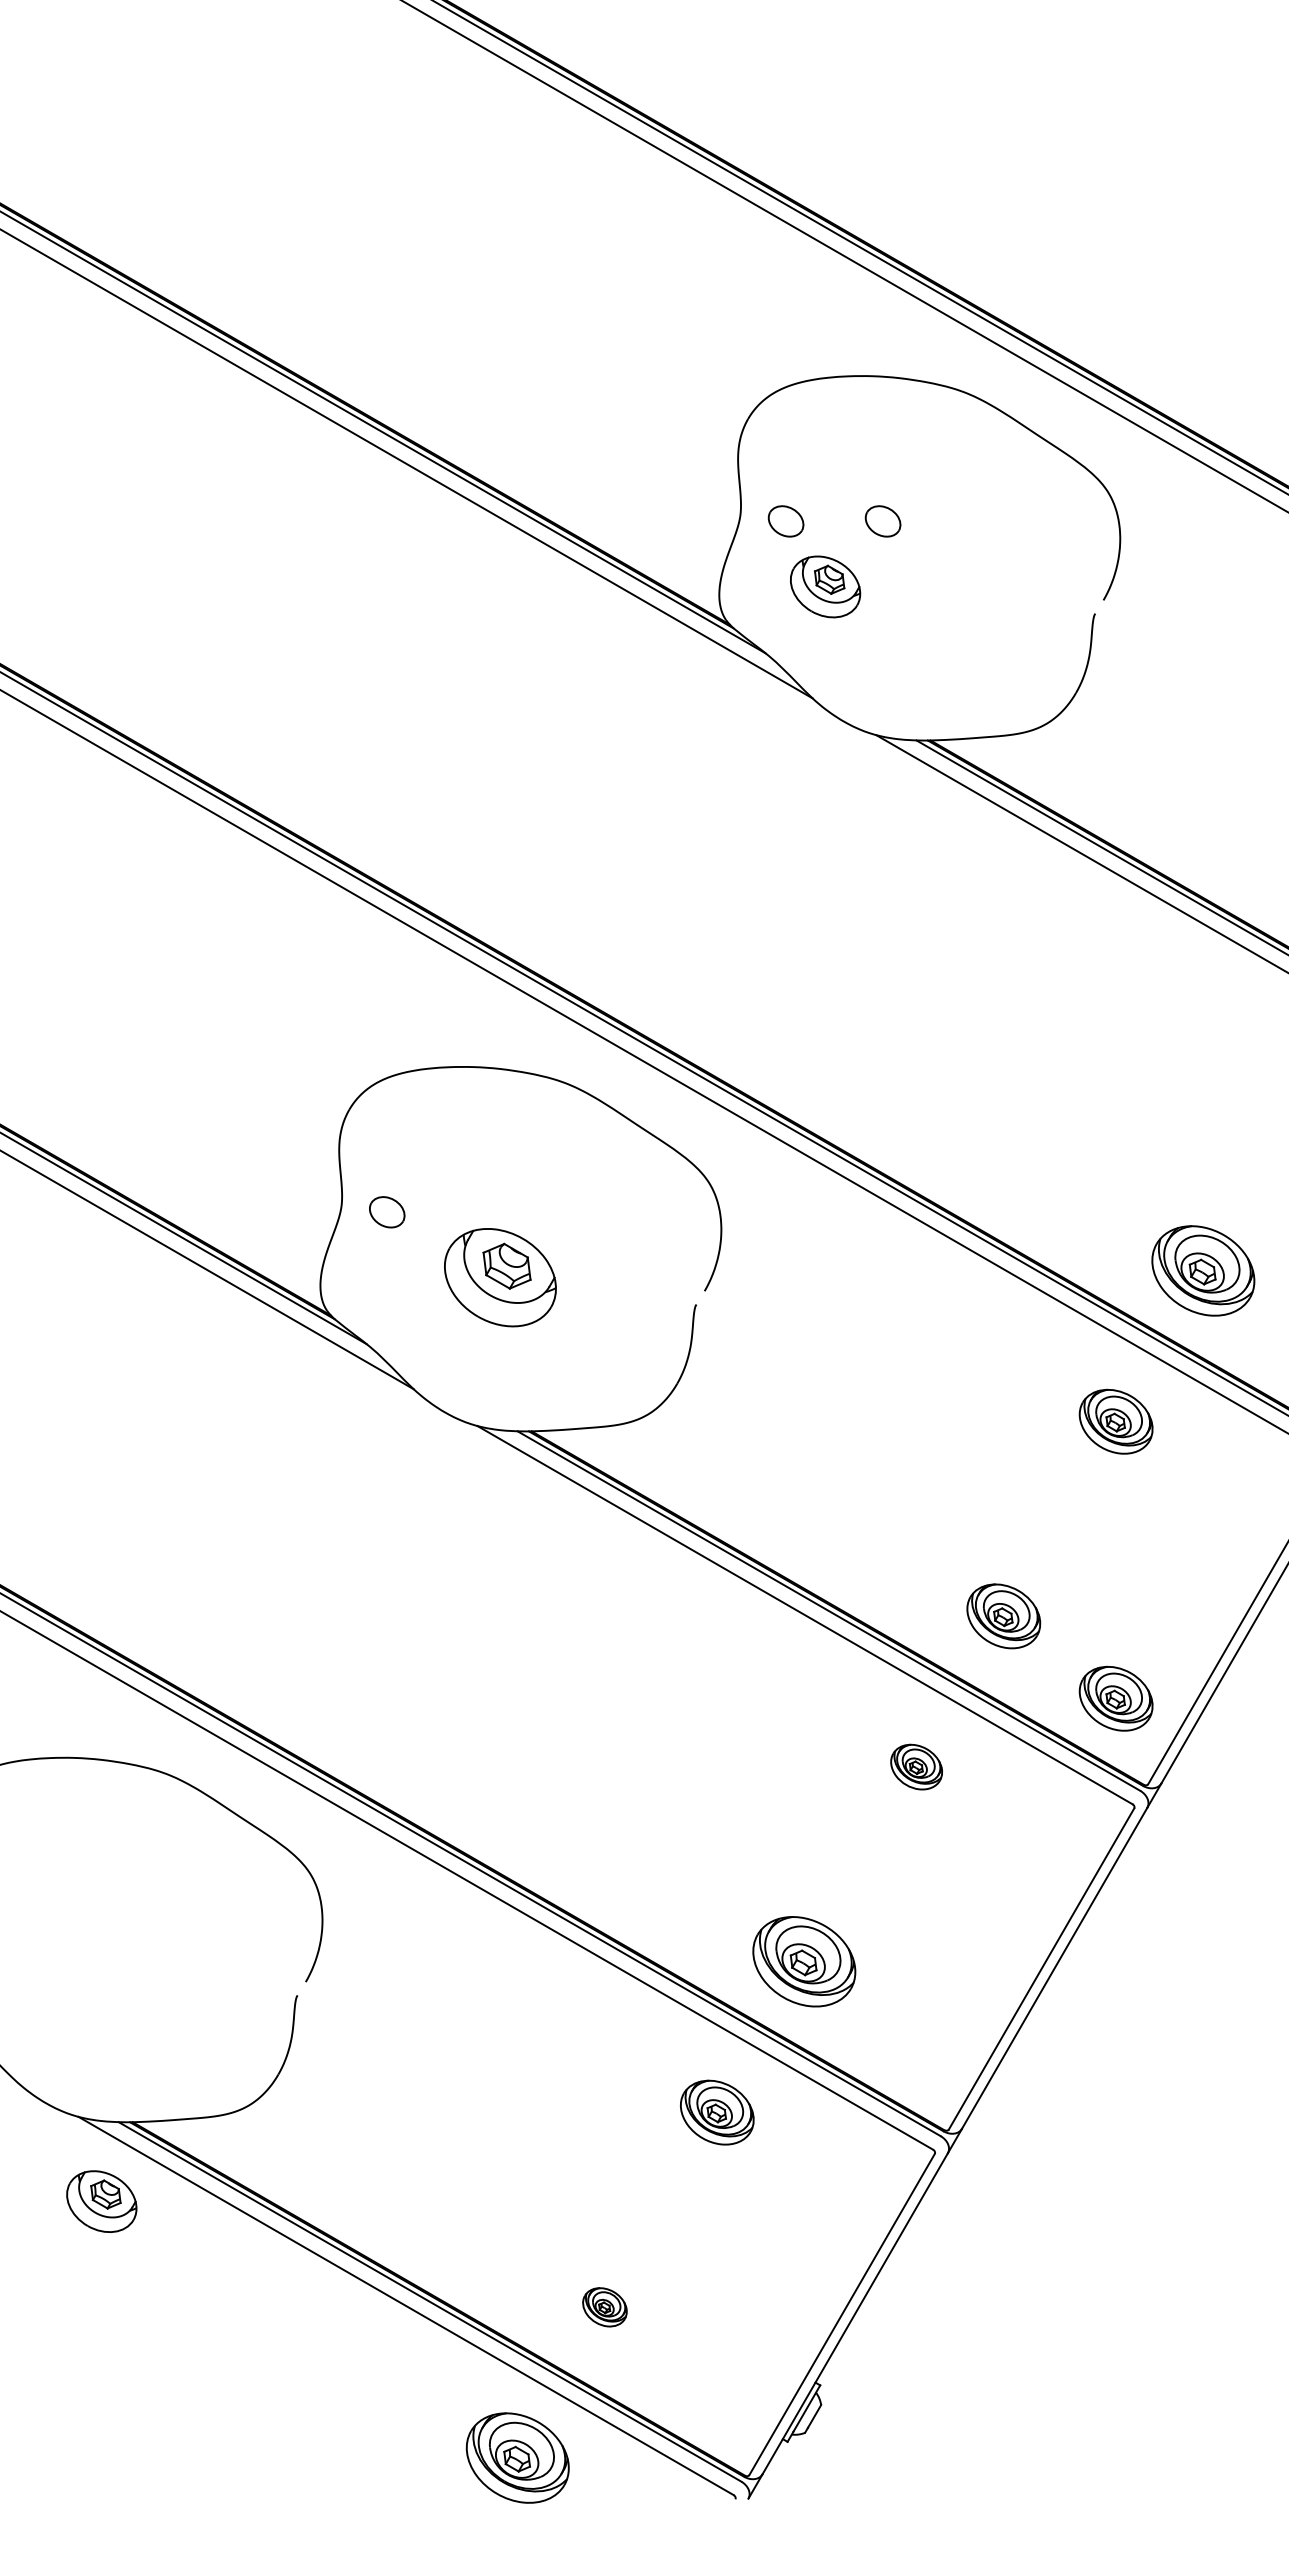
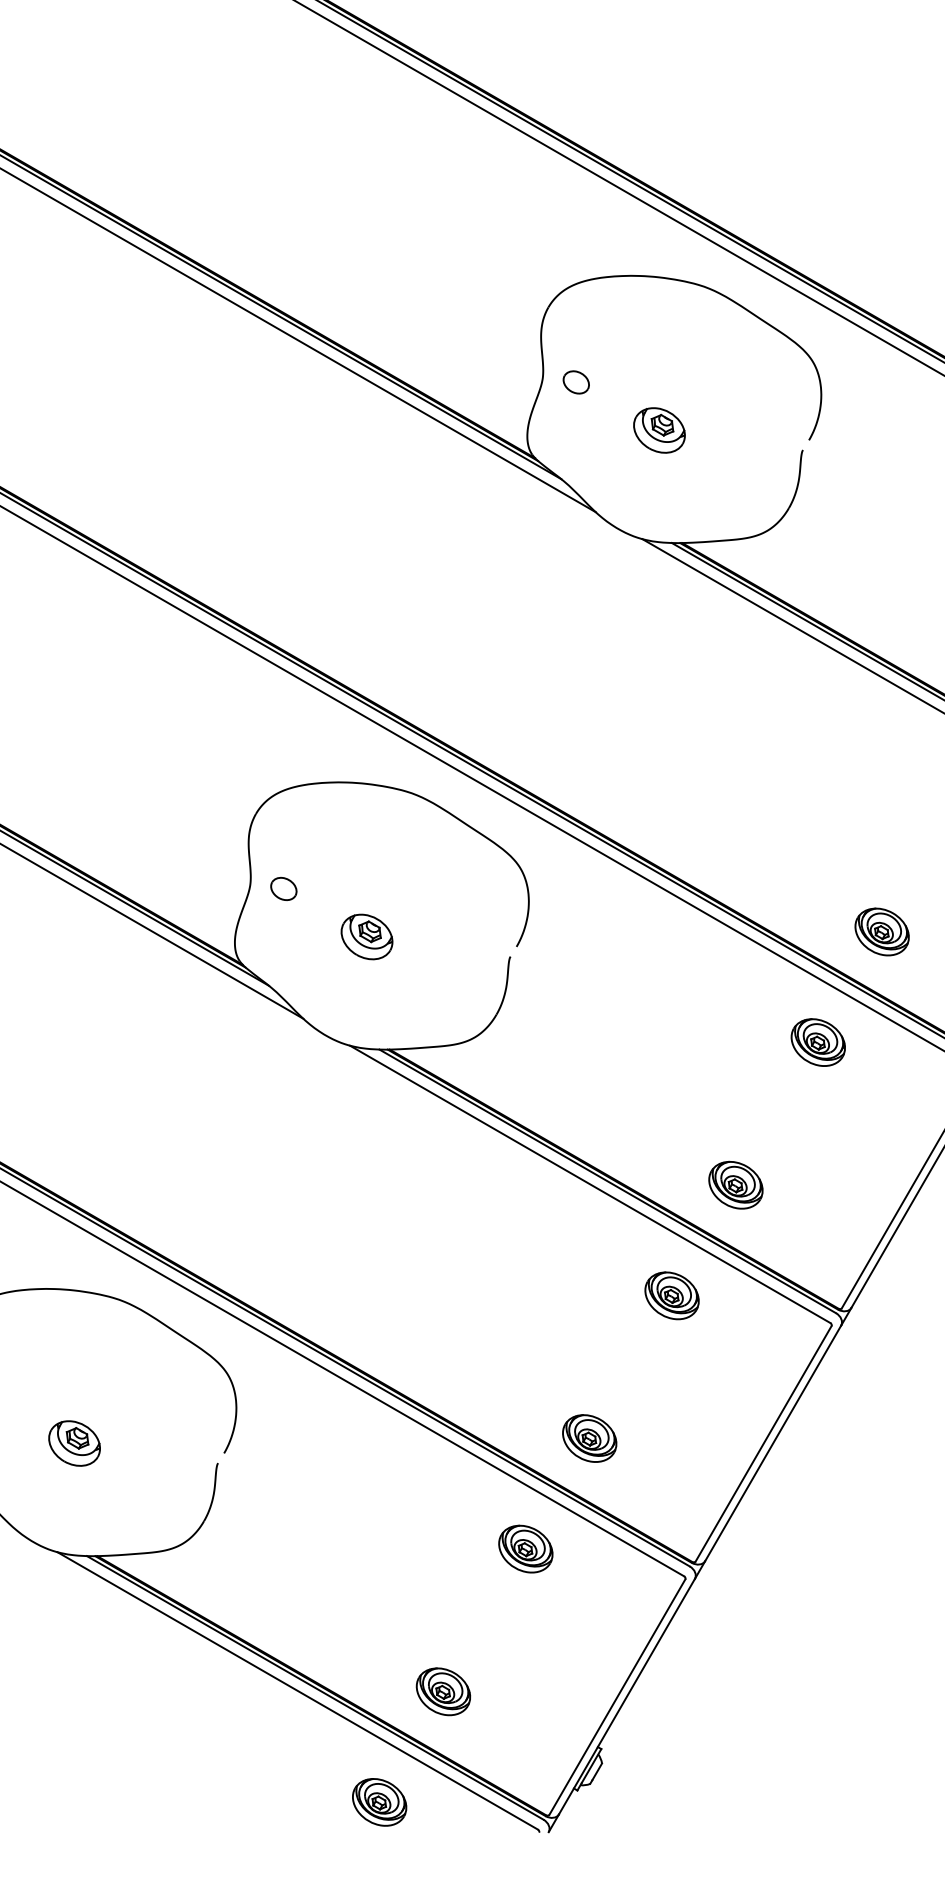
part: (882, 521) -> (647, 382), removed
part: (825, 586) -> (659, 430), moved
part: (1202, 1270) -> (881, 931), size x0.71
part: (500, 1277) -> (366, 936), size x0.62
part: (1115, 1698) -> (817, 1245), removed
part: (916, 1766) -> (671, 1295), size x1.43
part: (804, 1961) -> (589, 1438), size x0.71
part: (101, 2201) -> (74, 1443), moved
part: (604, 2307) -> (443, 1691), size x1.67
part: (517, 2457) -> (379, 1801), size x0.71

